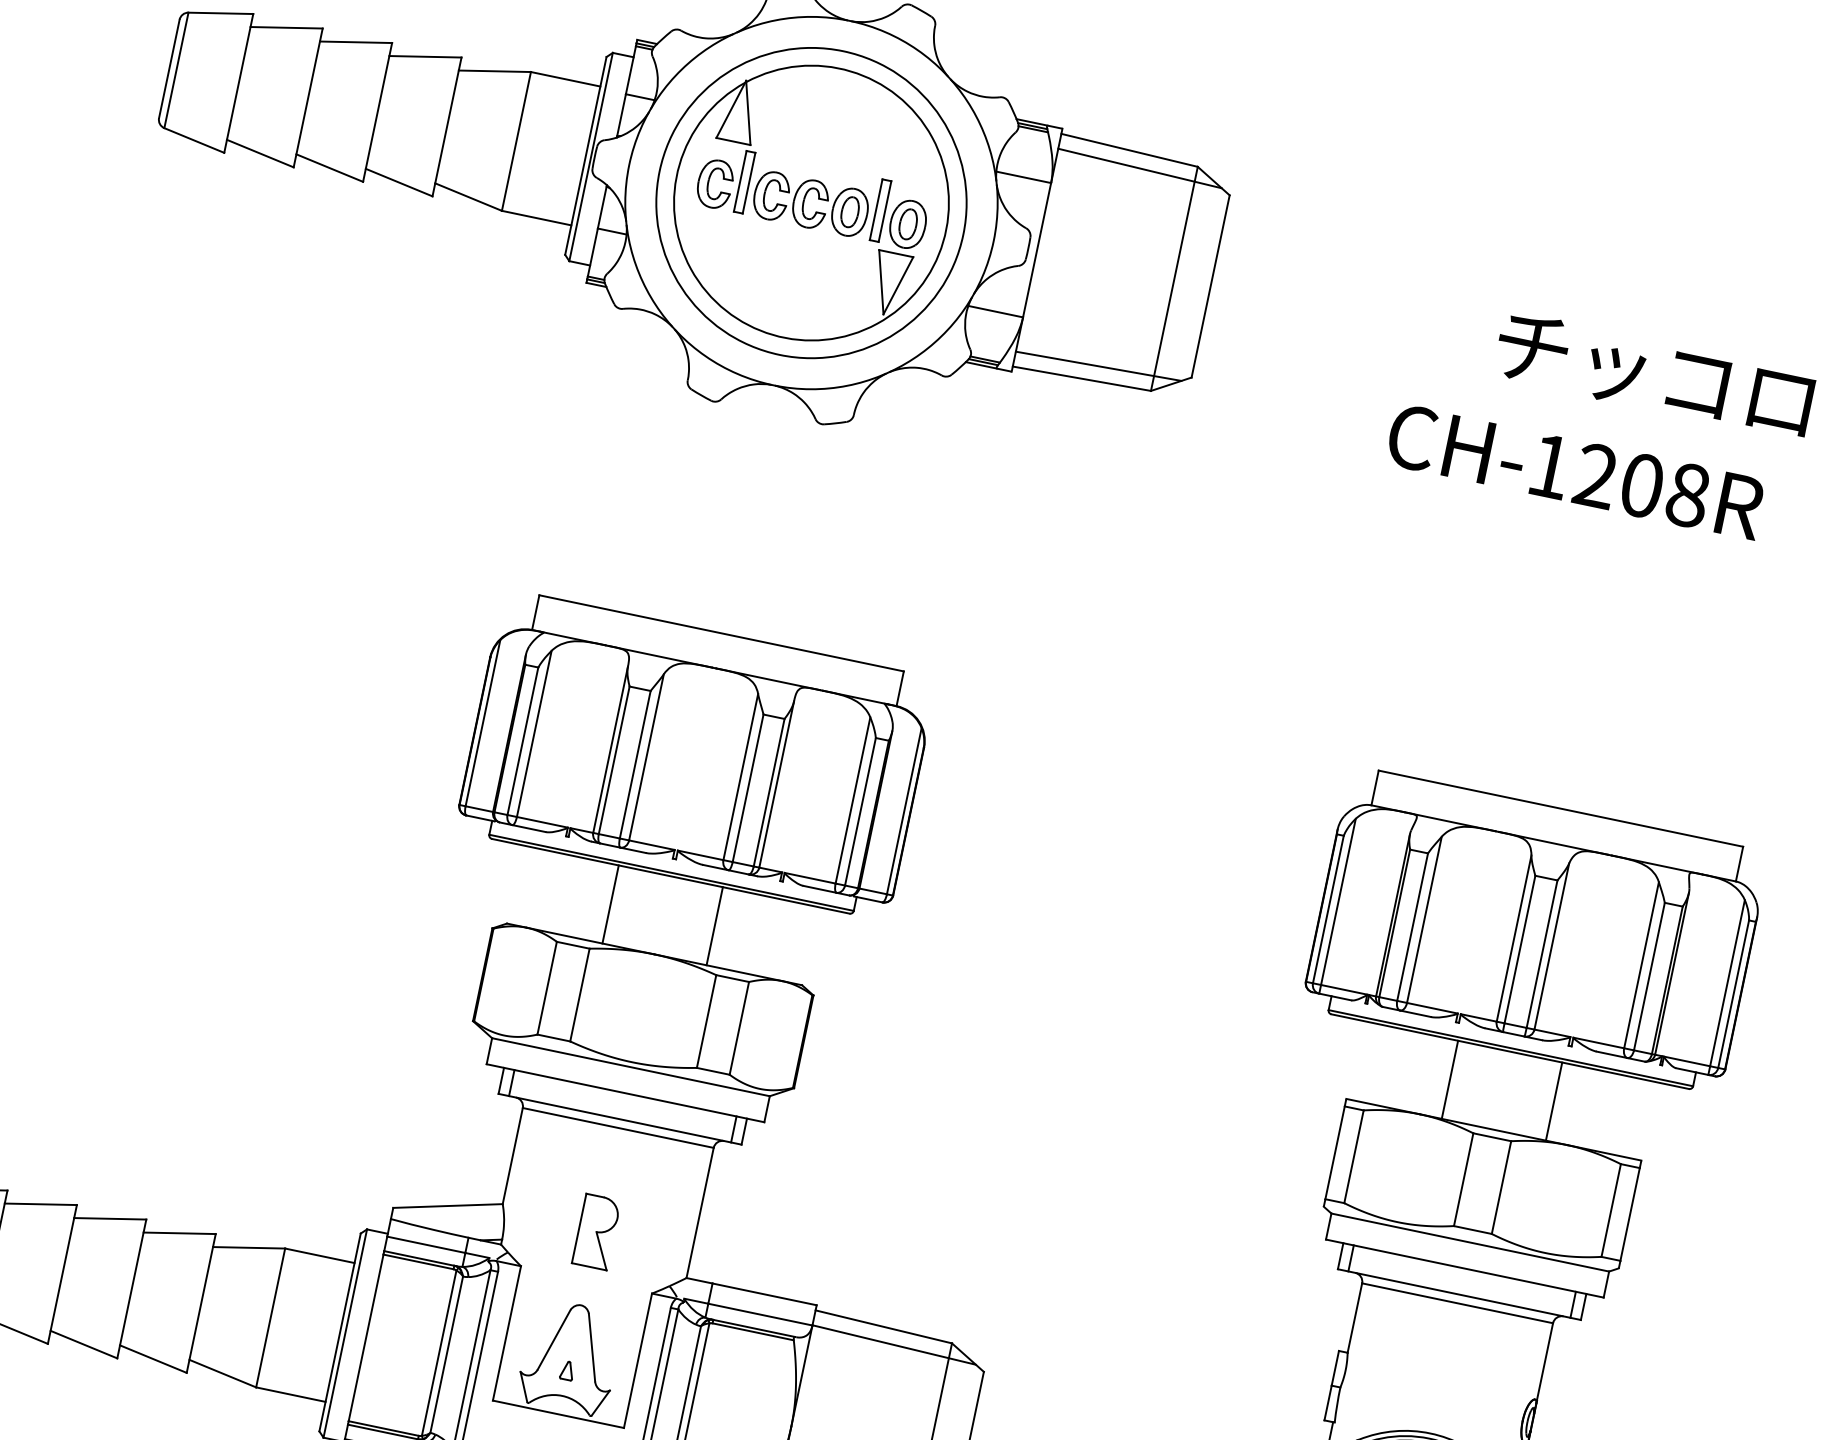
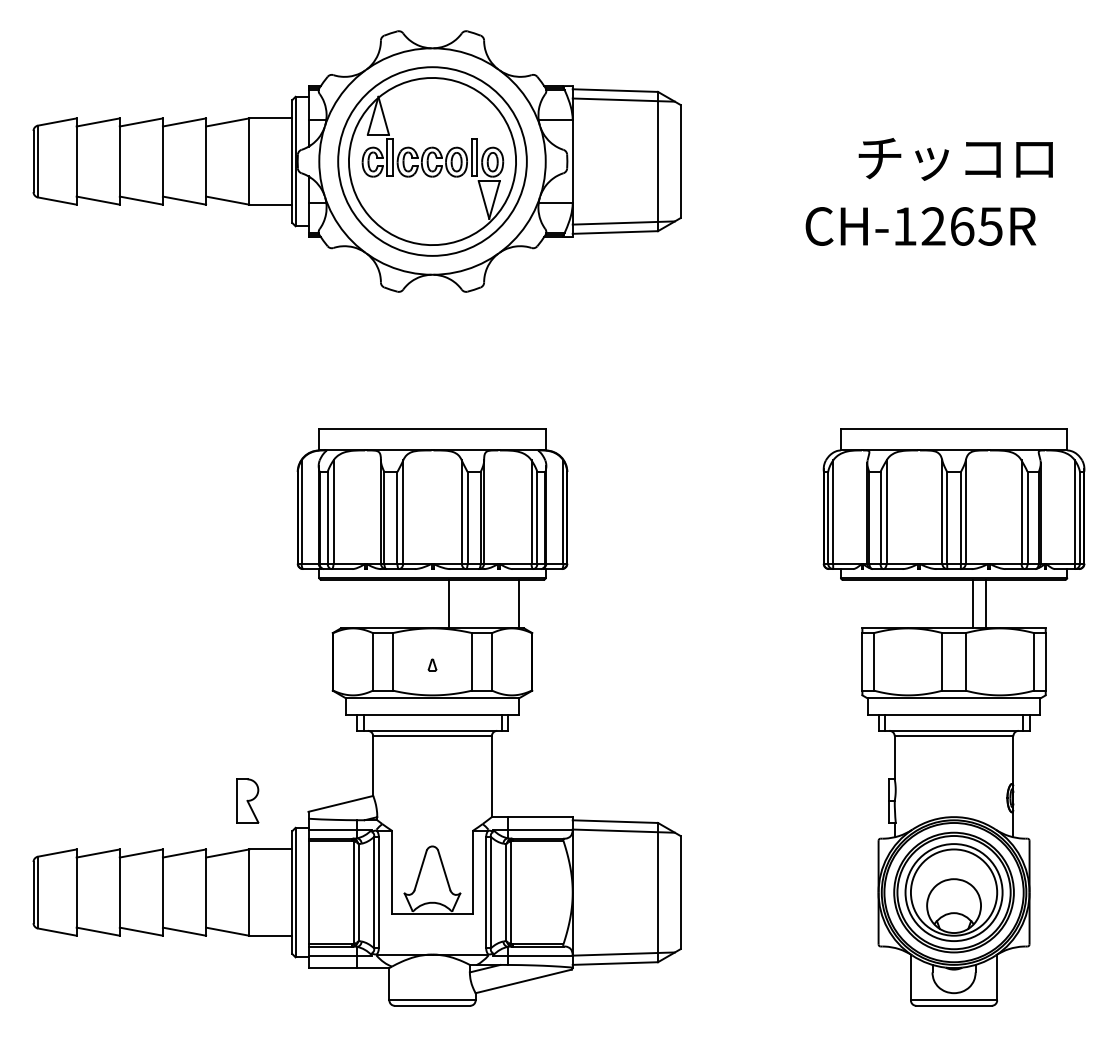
text: (1665, 490) -> (976, 226), CH-1208R -> CH-1265R
line: (611, 903) -> (449, 603), moved
line: (714, 925) -> (518, 603), moved
line: (1449, 1078) -> (972, 603), moved
part: (596, 1231) -> (247, 800), moved
part: (567, 1369) -> (432, 664), moved

